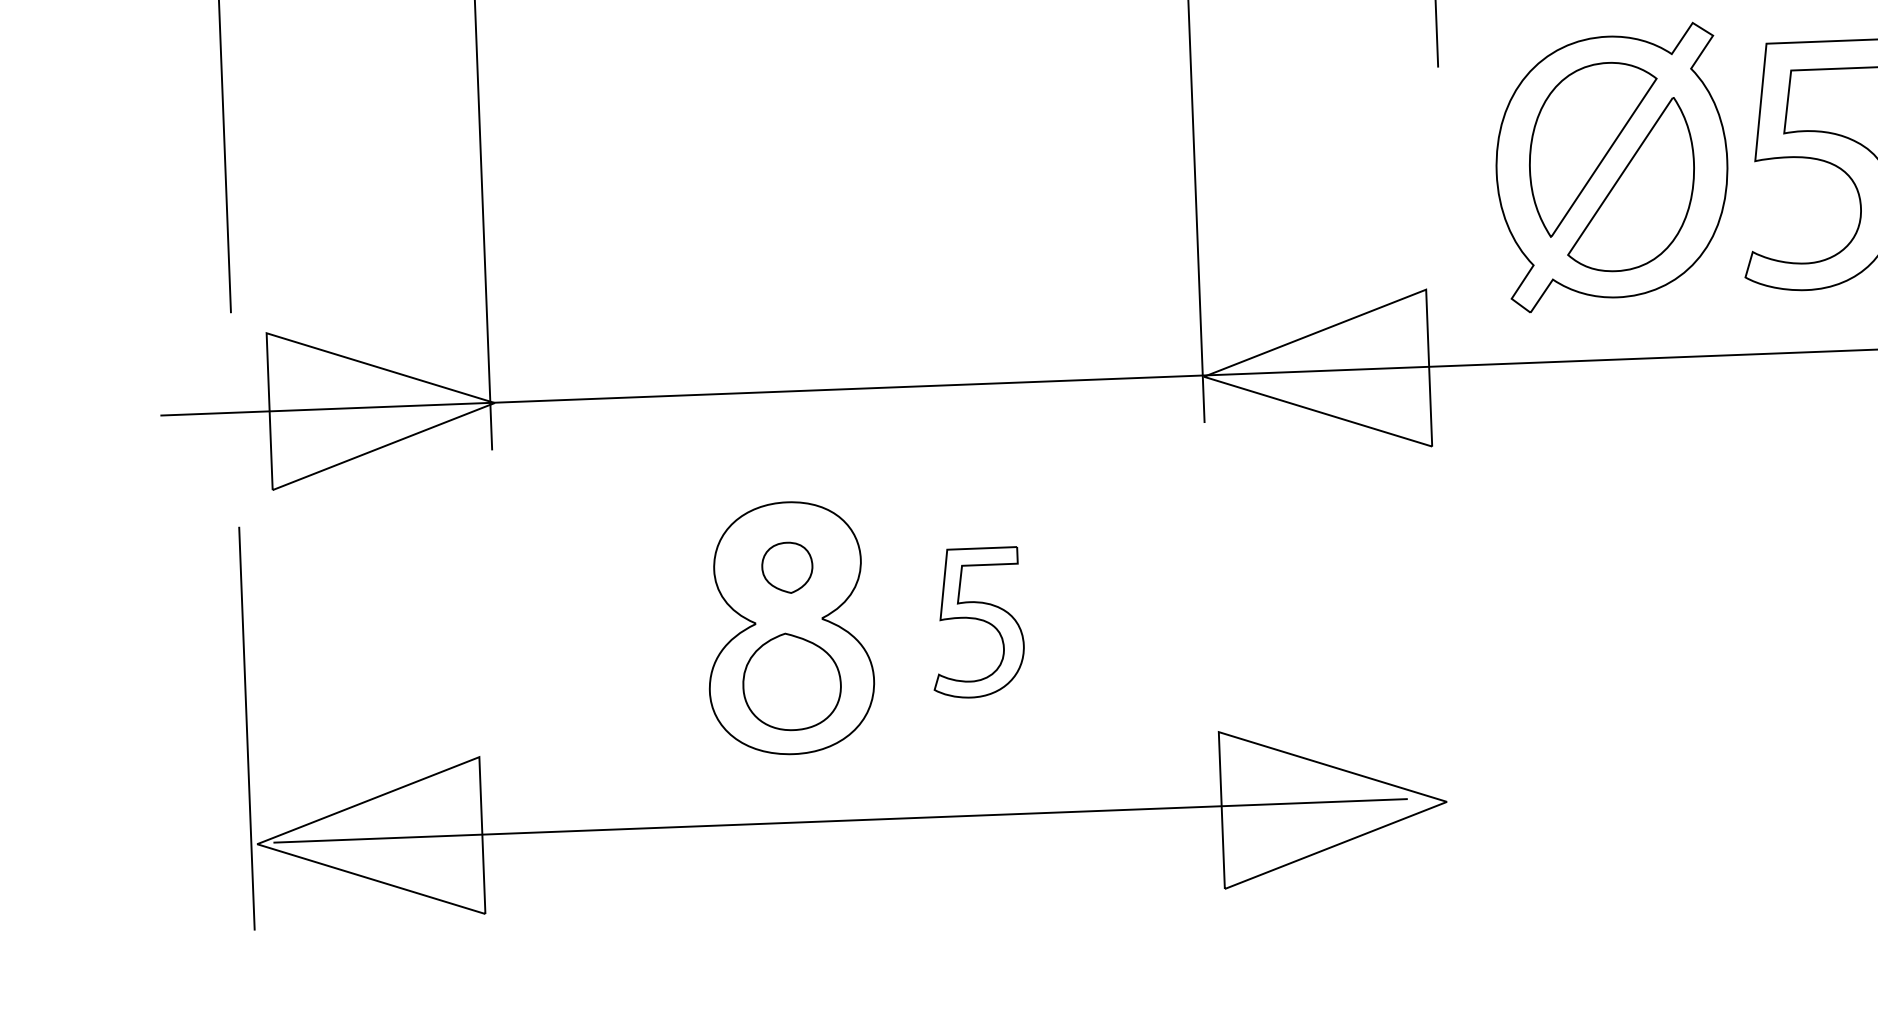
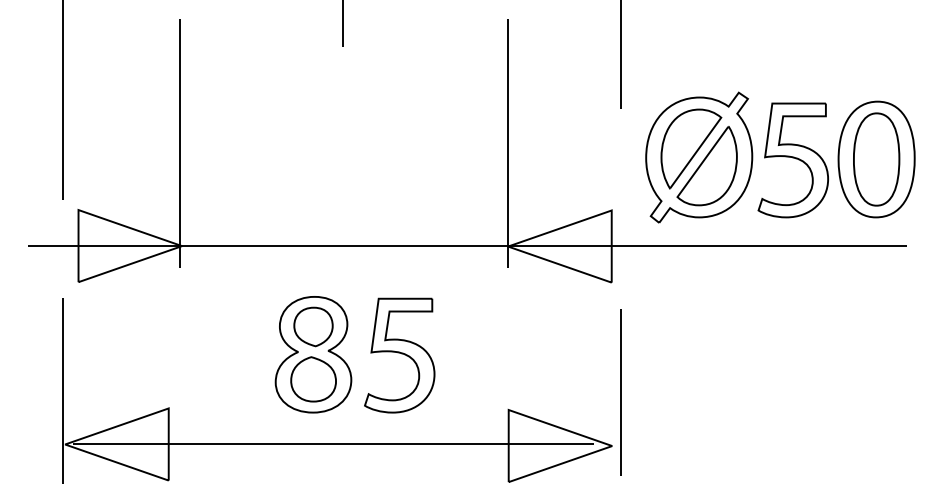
part: (787, 566) -> (313, 326), size x1.67
part: (976, 622) -> (399, 355), size x1.67
line: (1460, 684) -> (620, 392), added

